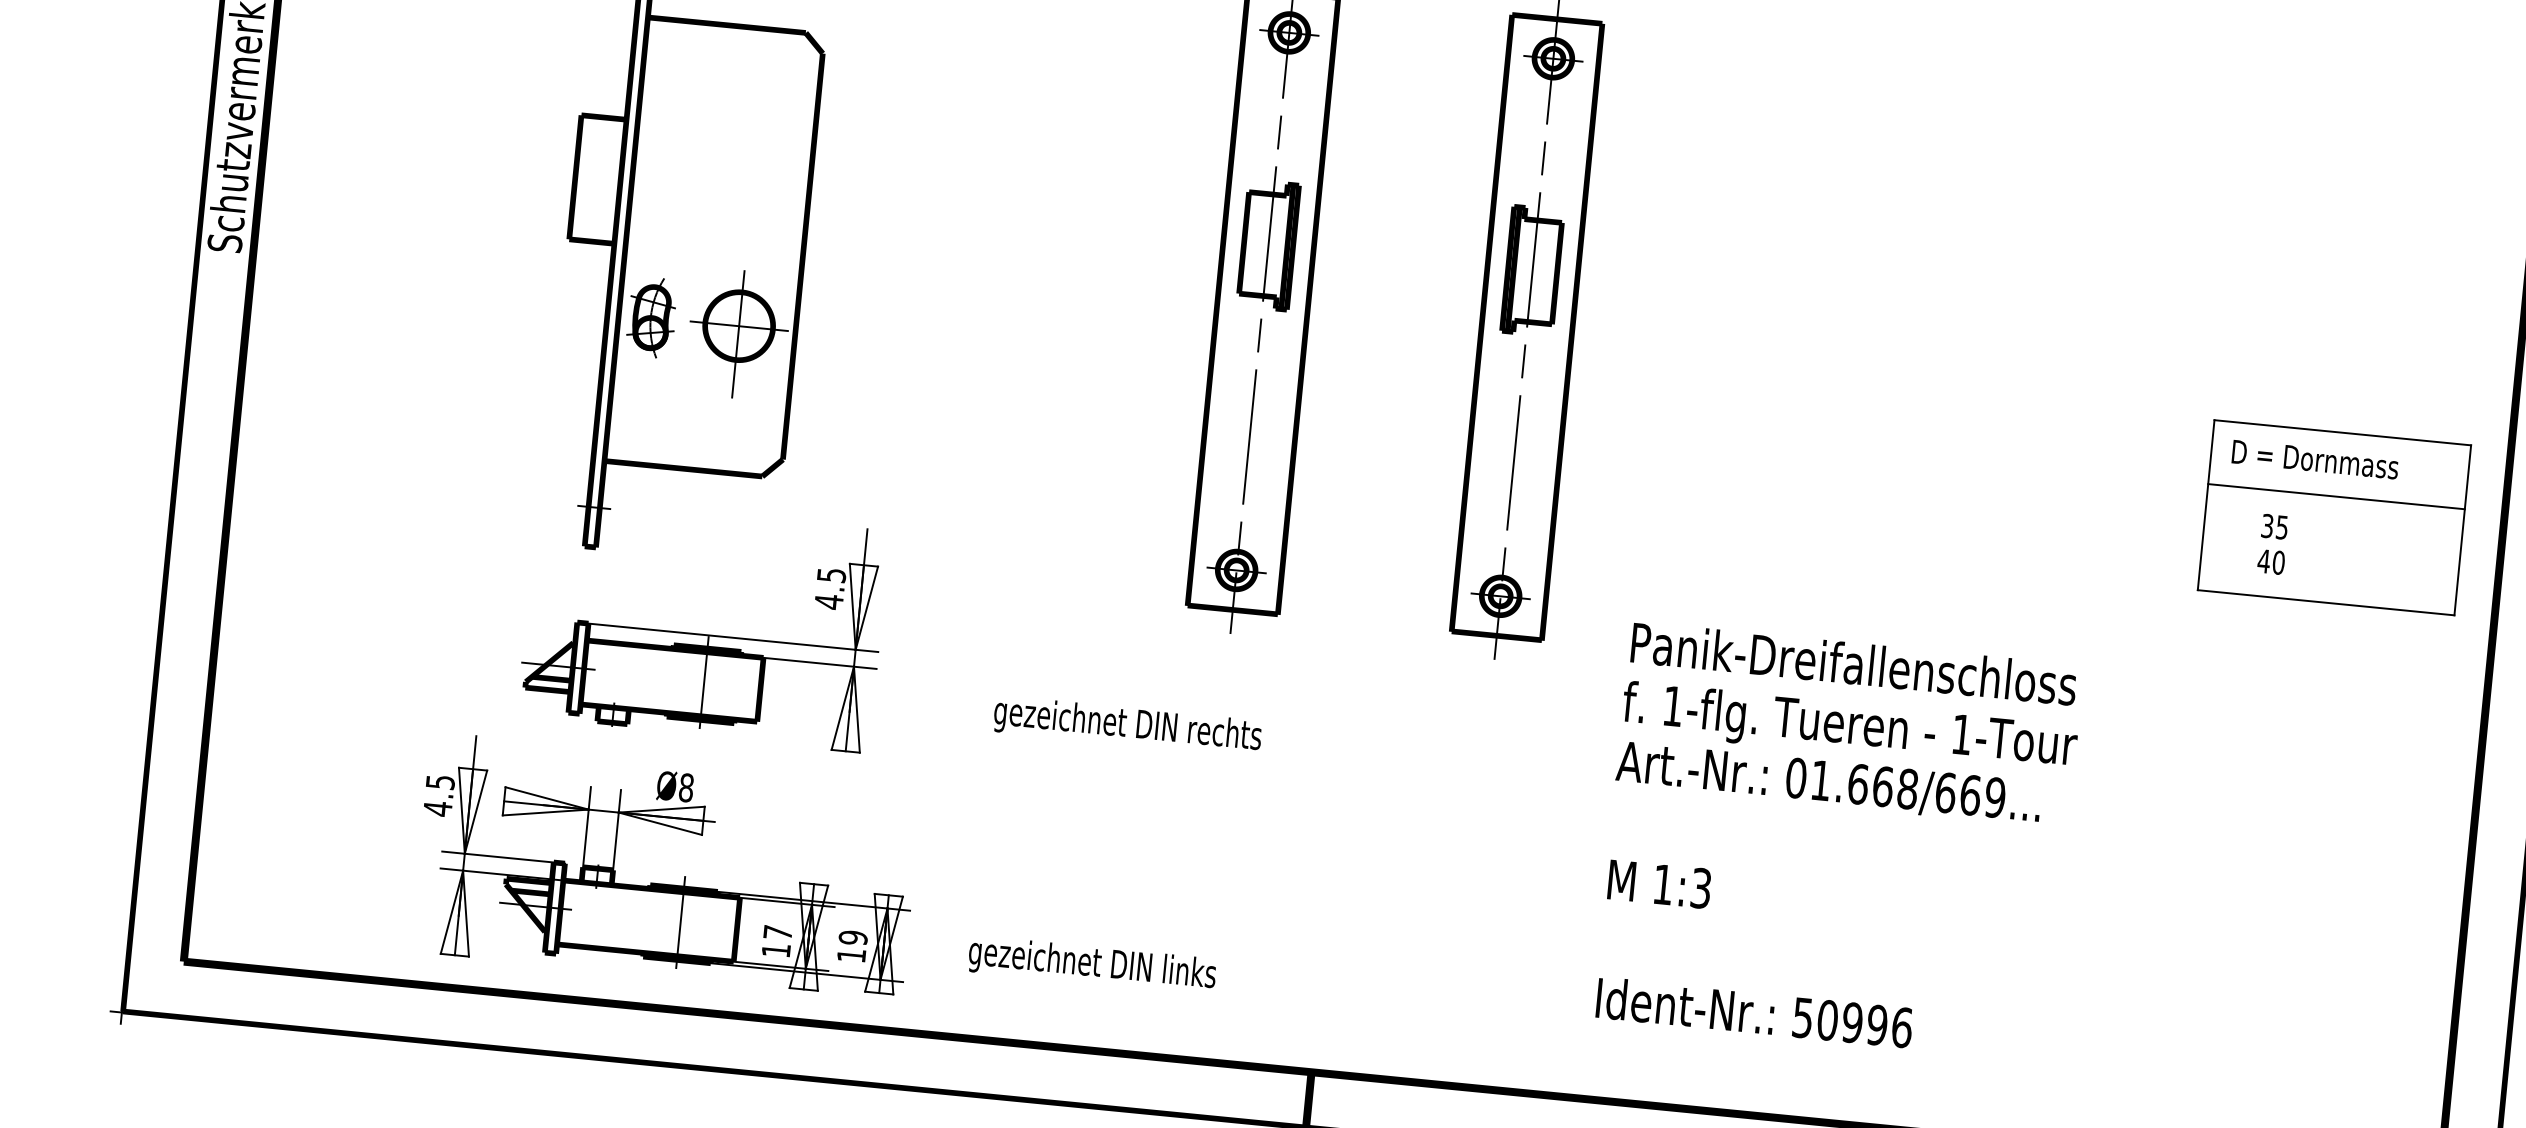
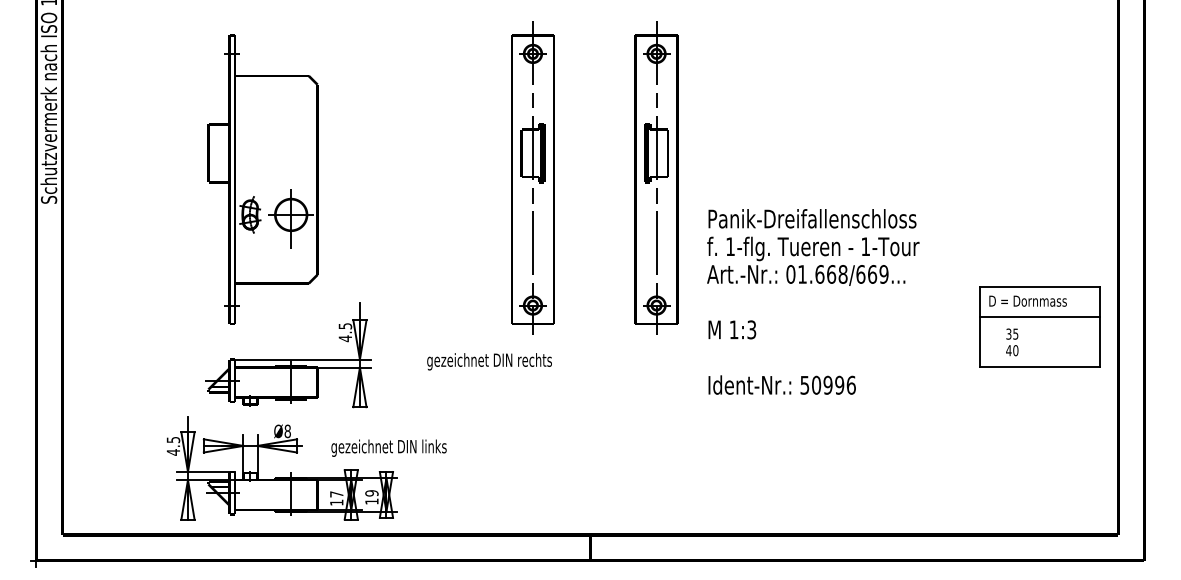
part: (2334, 516) -> (1039, 326), moved
text: (1127, 725) -> (489, 361), moved
text: (1838, 840) -> (813, 301), moved
text: (1091, 963) -> (388, 447), moved

